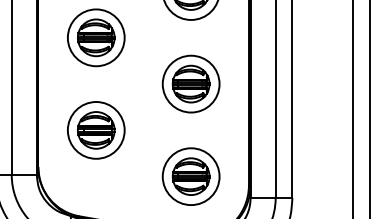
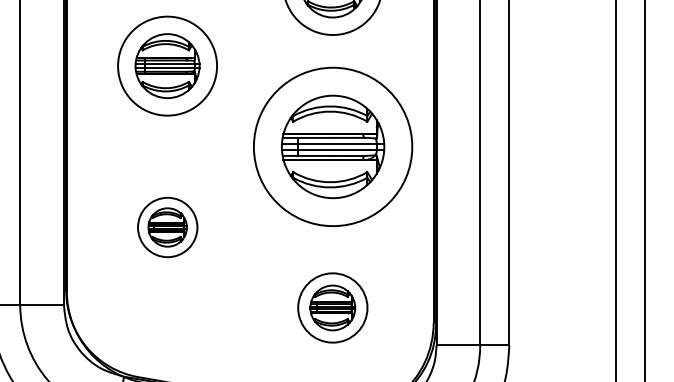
part: (190, 83) -> (331, 145), size x1.6
part: (96, 130) -> (167, 227), size x0.6
part: (190, 176) -> (331, 307), size x0.7

